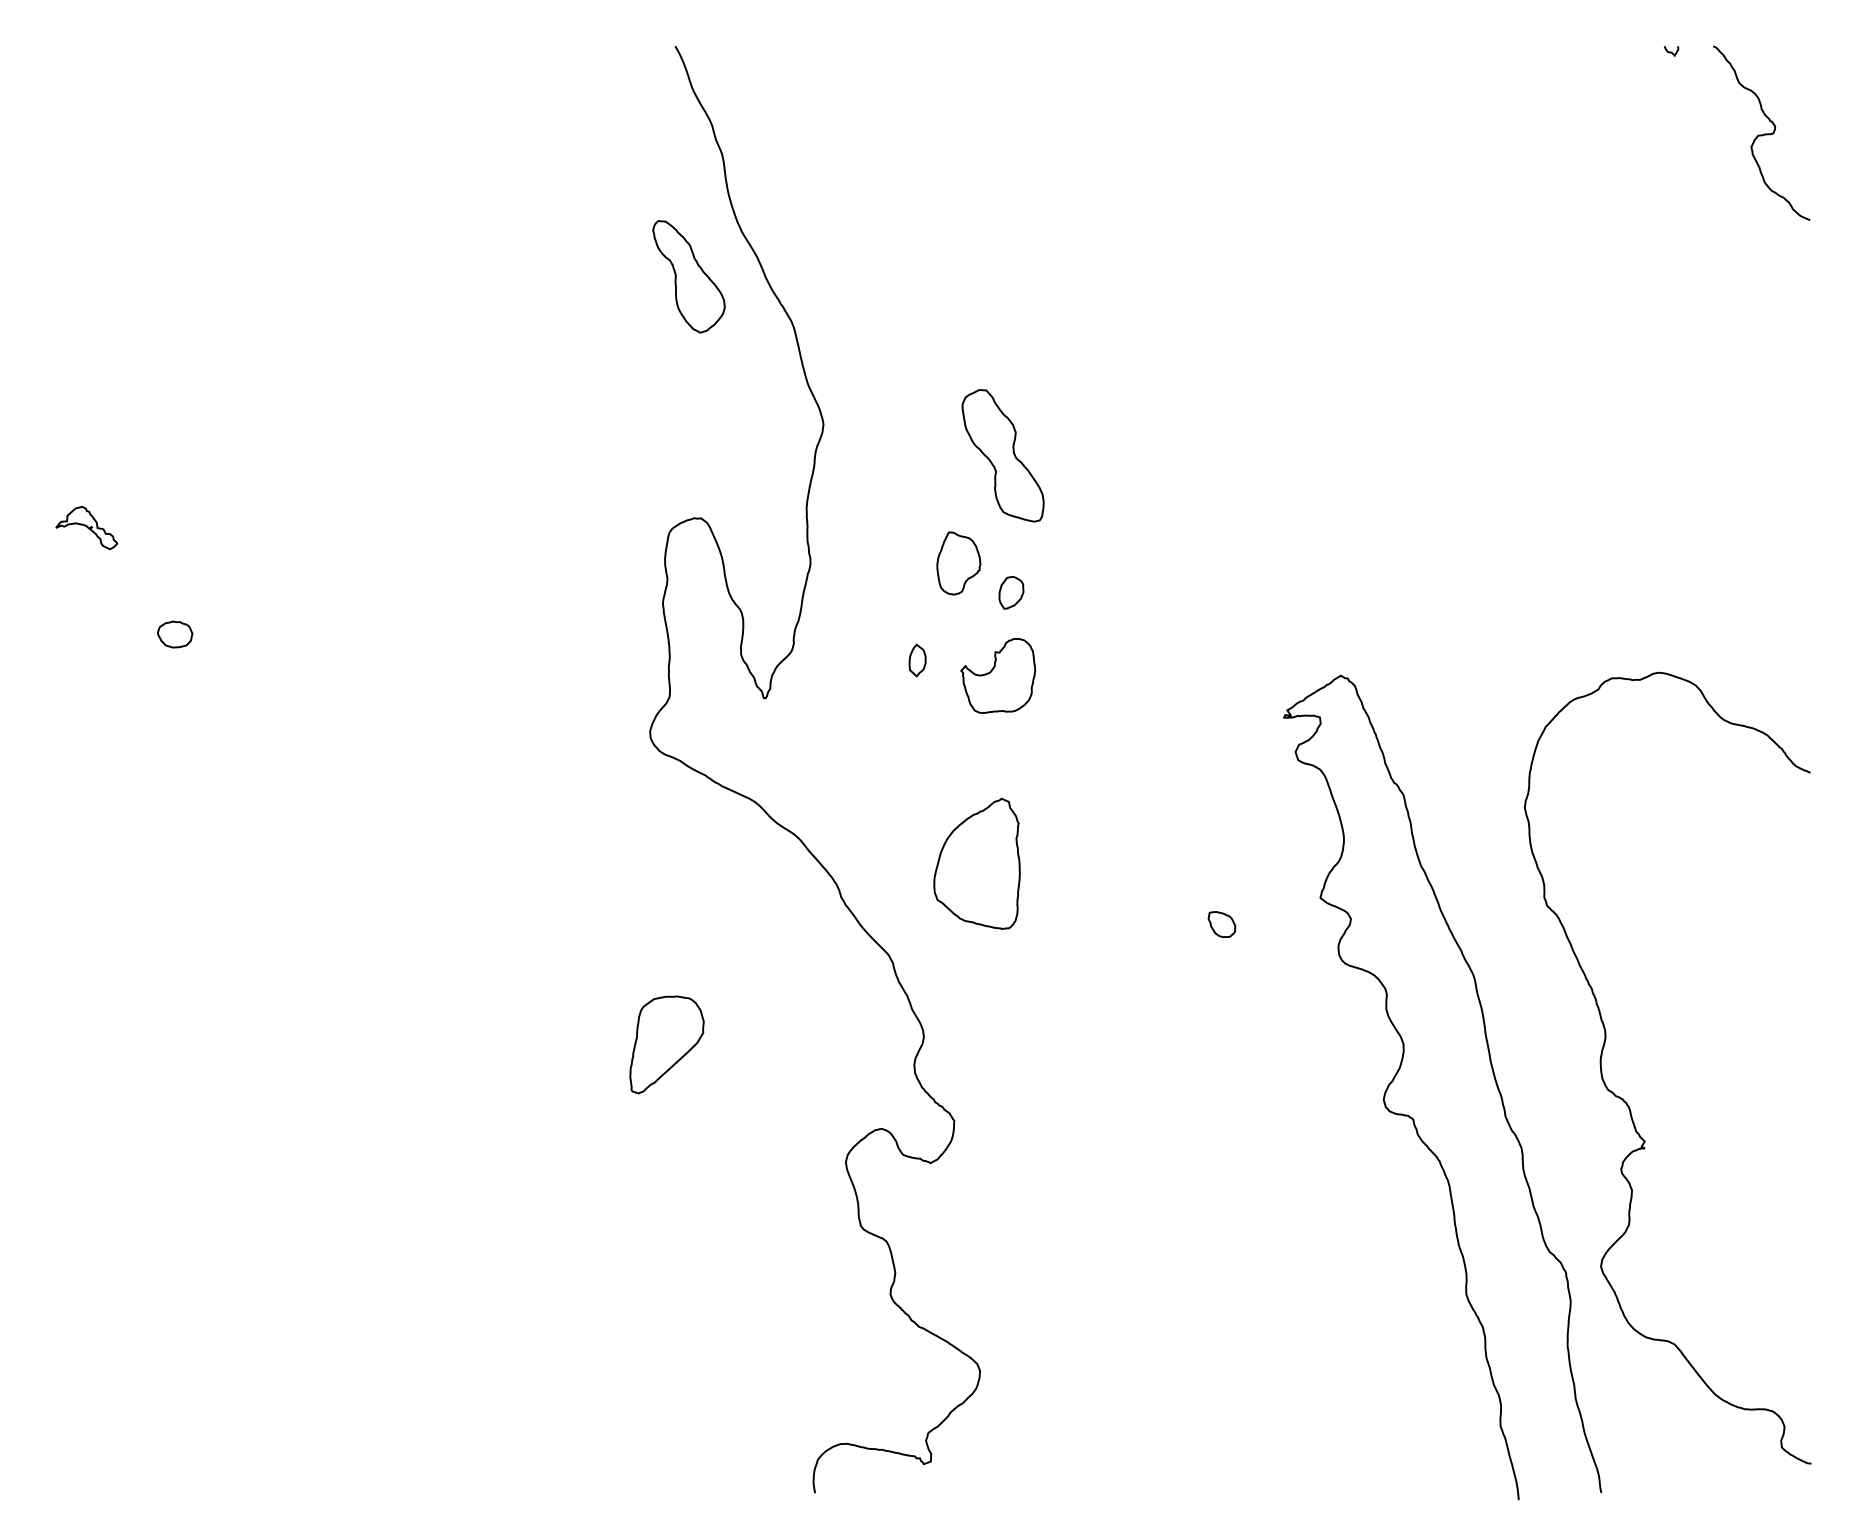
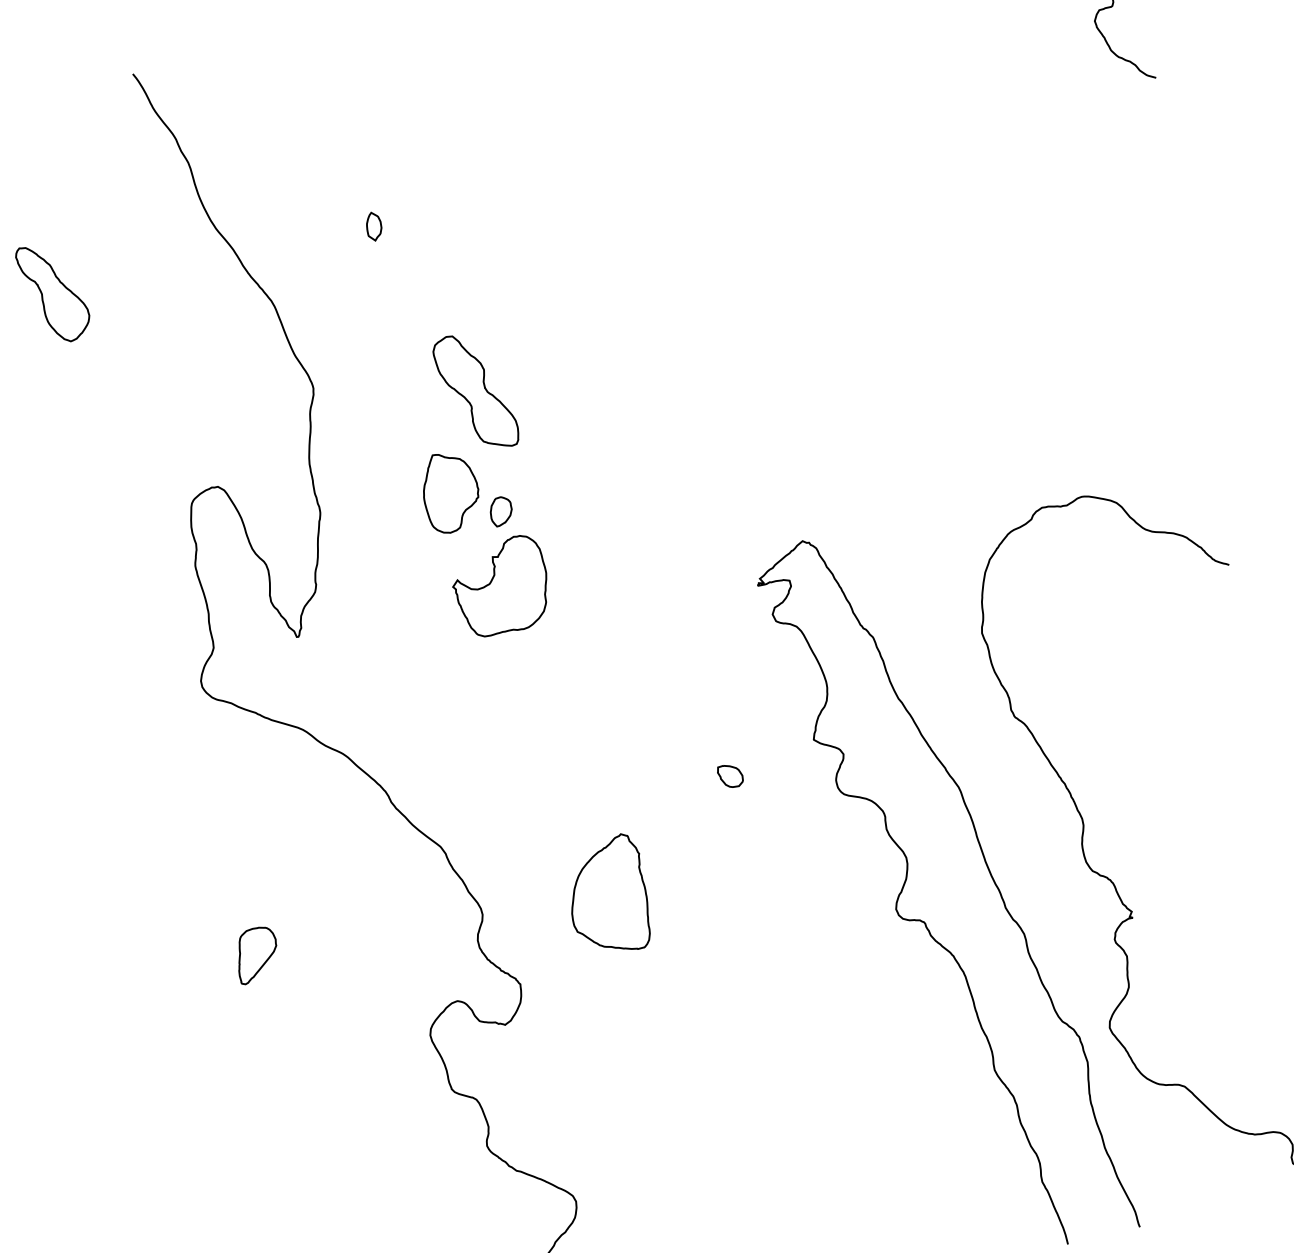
part: (688, 276) -> (53, 293), moved
part: (958, 563) -> (450, 492), size x1.43
part: (917, 660) -> (374, 226), moved
part: (997, 675) -> (499, 586), size x1.43
part: (976, 863) -> (607, 894), moved
part: (667, 1044) -> (257, 954), size x0.62

